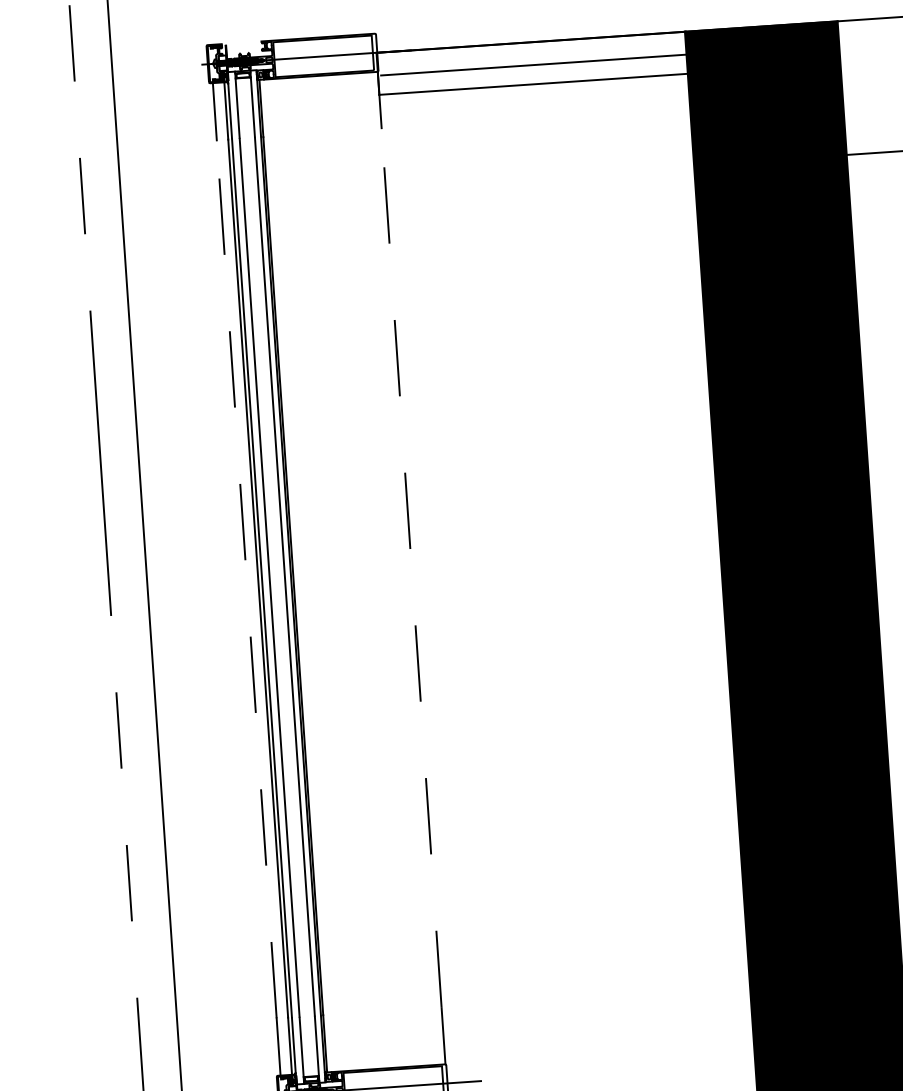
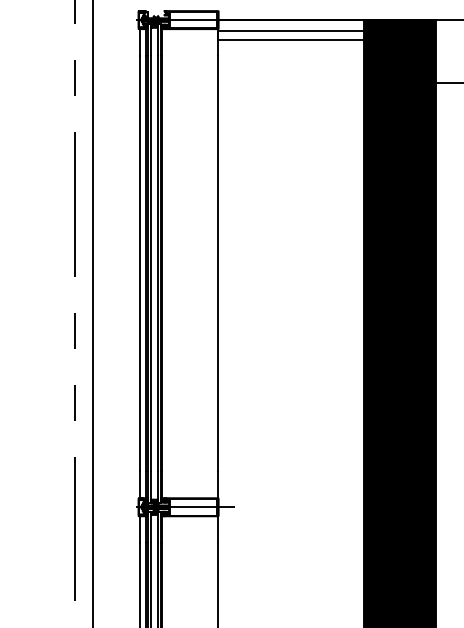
line: (412, 567) -> (218, 263), dashed -> solid
line: (247, 578) -> (140, 263), dashed -> solid

